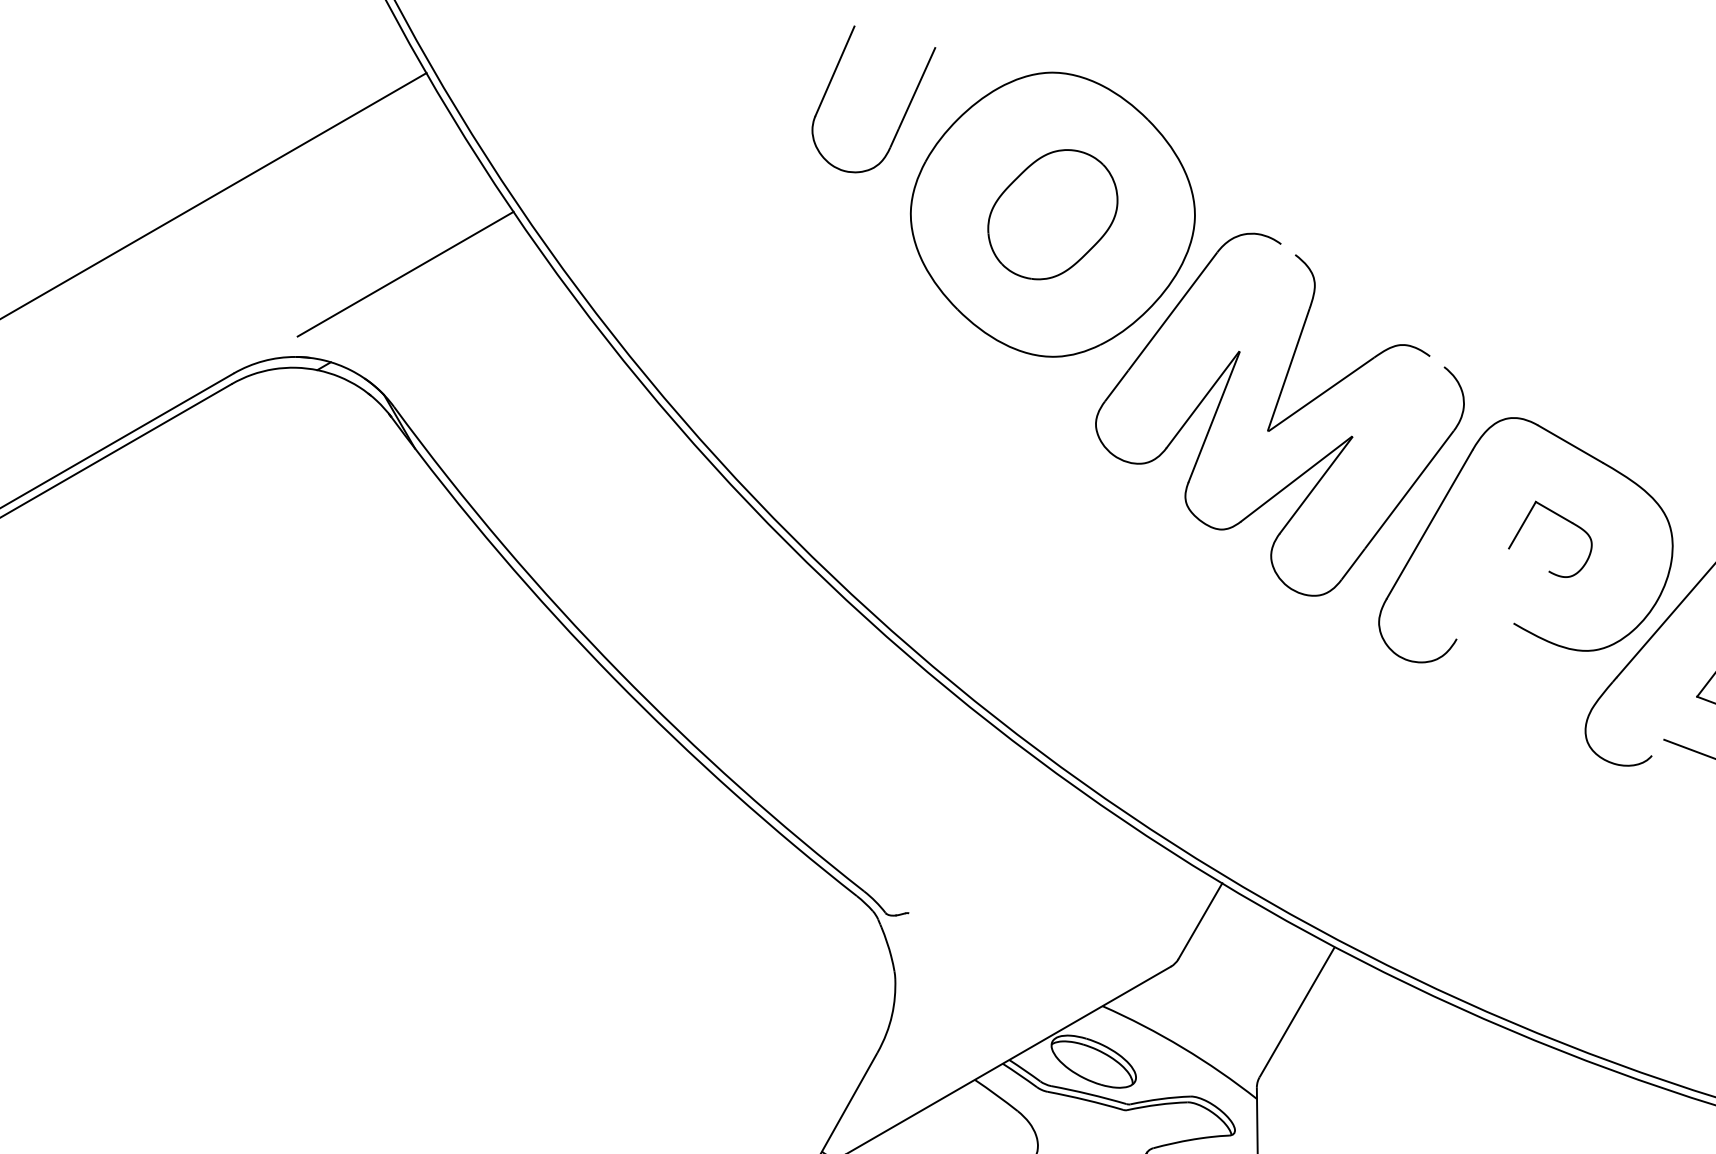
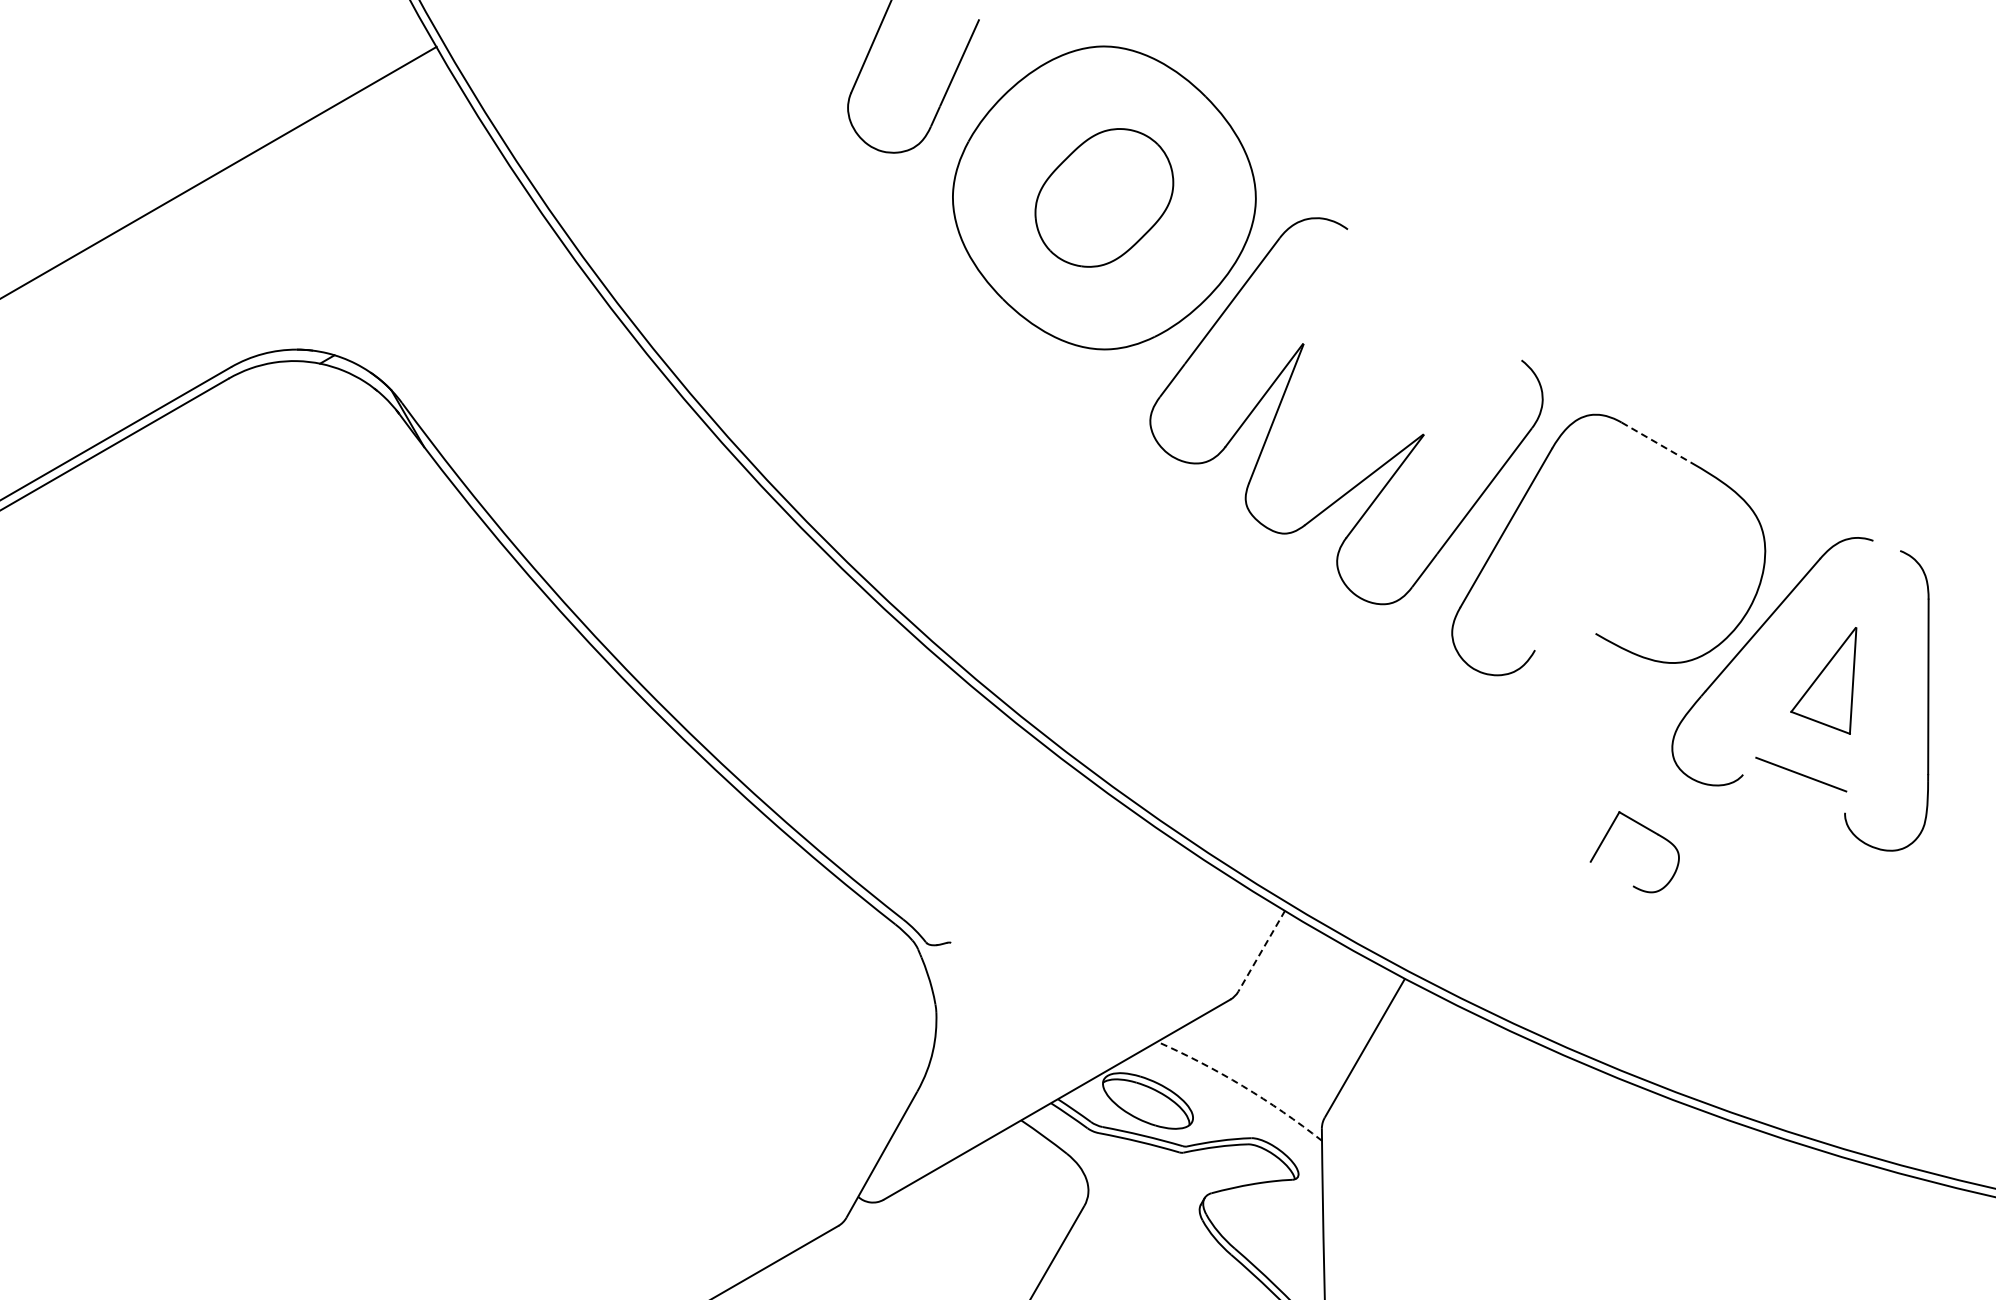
line: (405, 273) -> (414, 260), removed
part: (1362, 364) -> (1434, 357), removed
line: (1570, 444) -> (1656, 442), solid -> dashed
part: (1563, 519) -> (1648, 830), moved
line: (1200, 921) -> (1261, 951), solid -> dashed
arc: (1182, 1048) -> (1242, 1086), solid -> dashed

